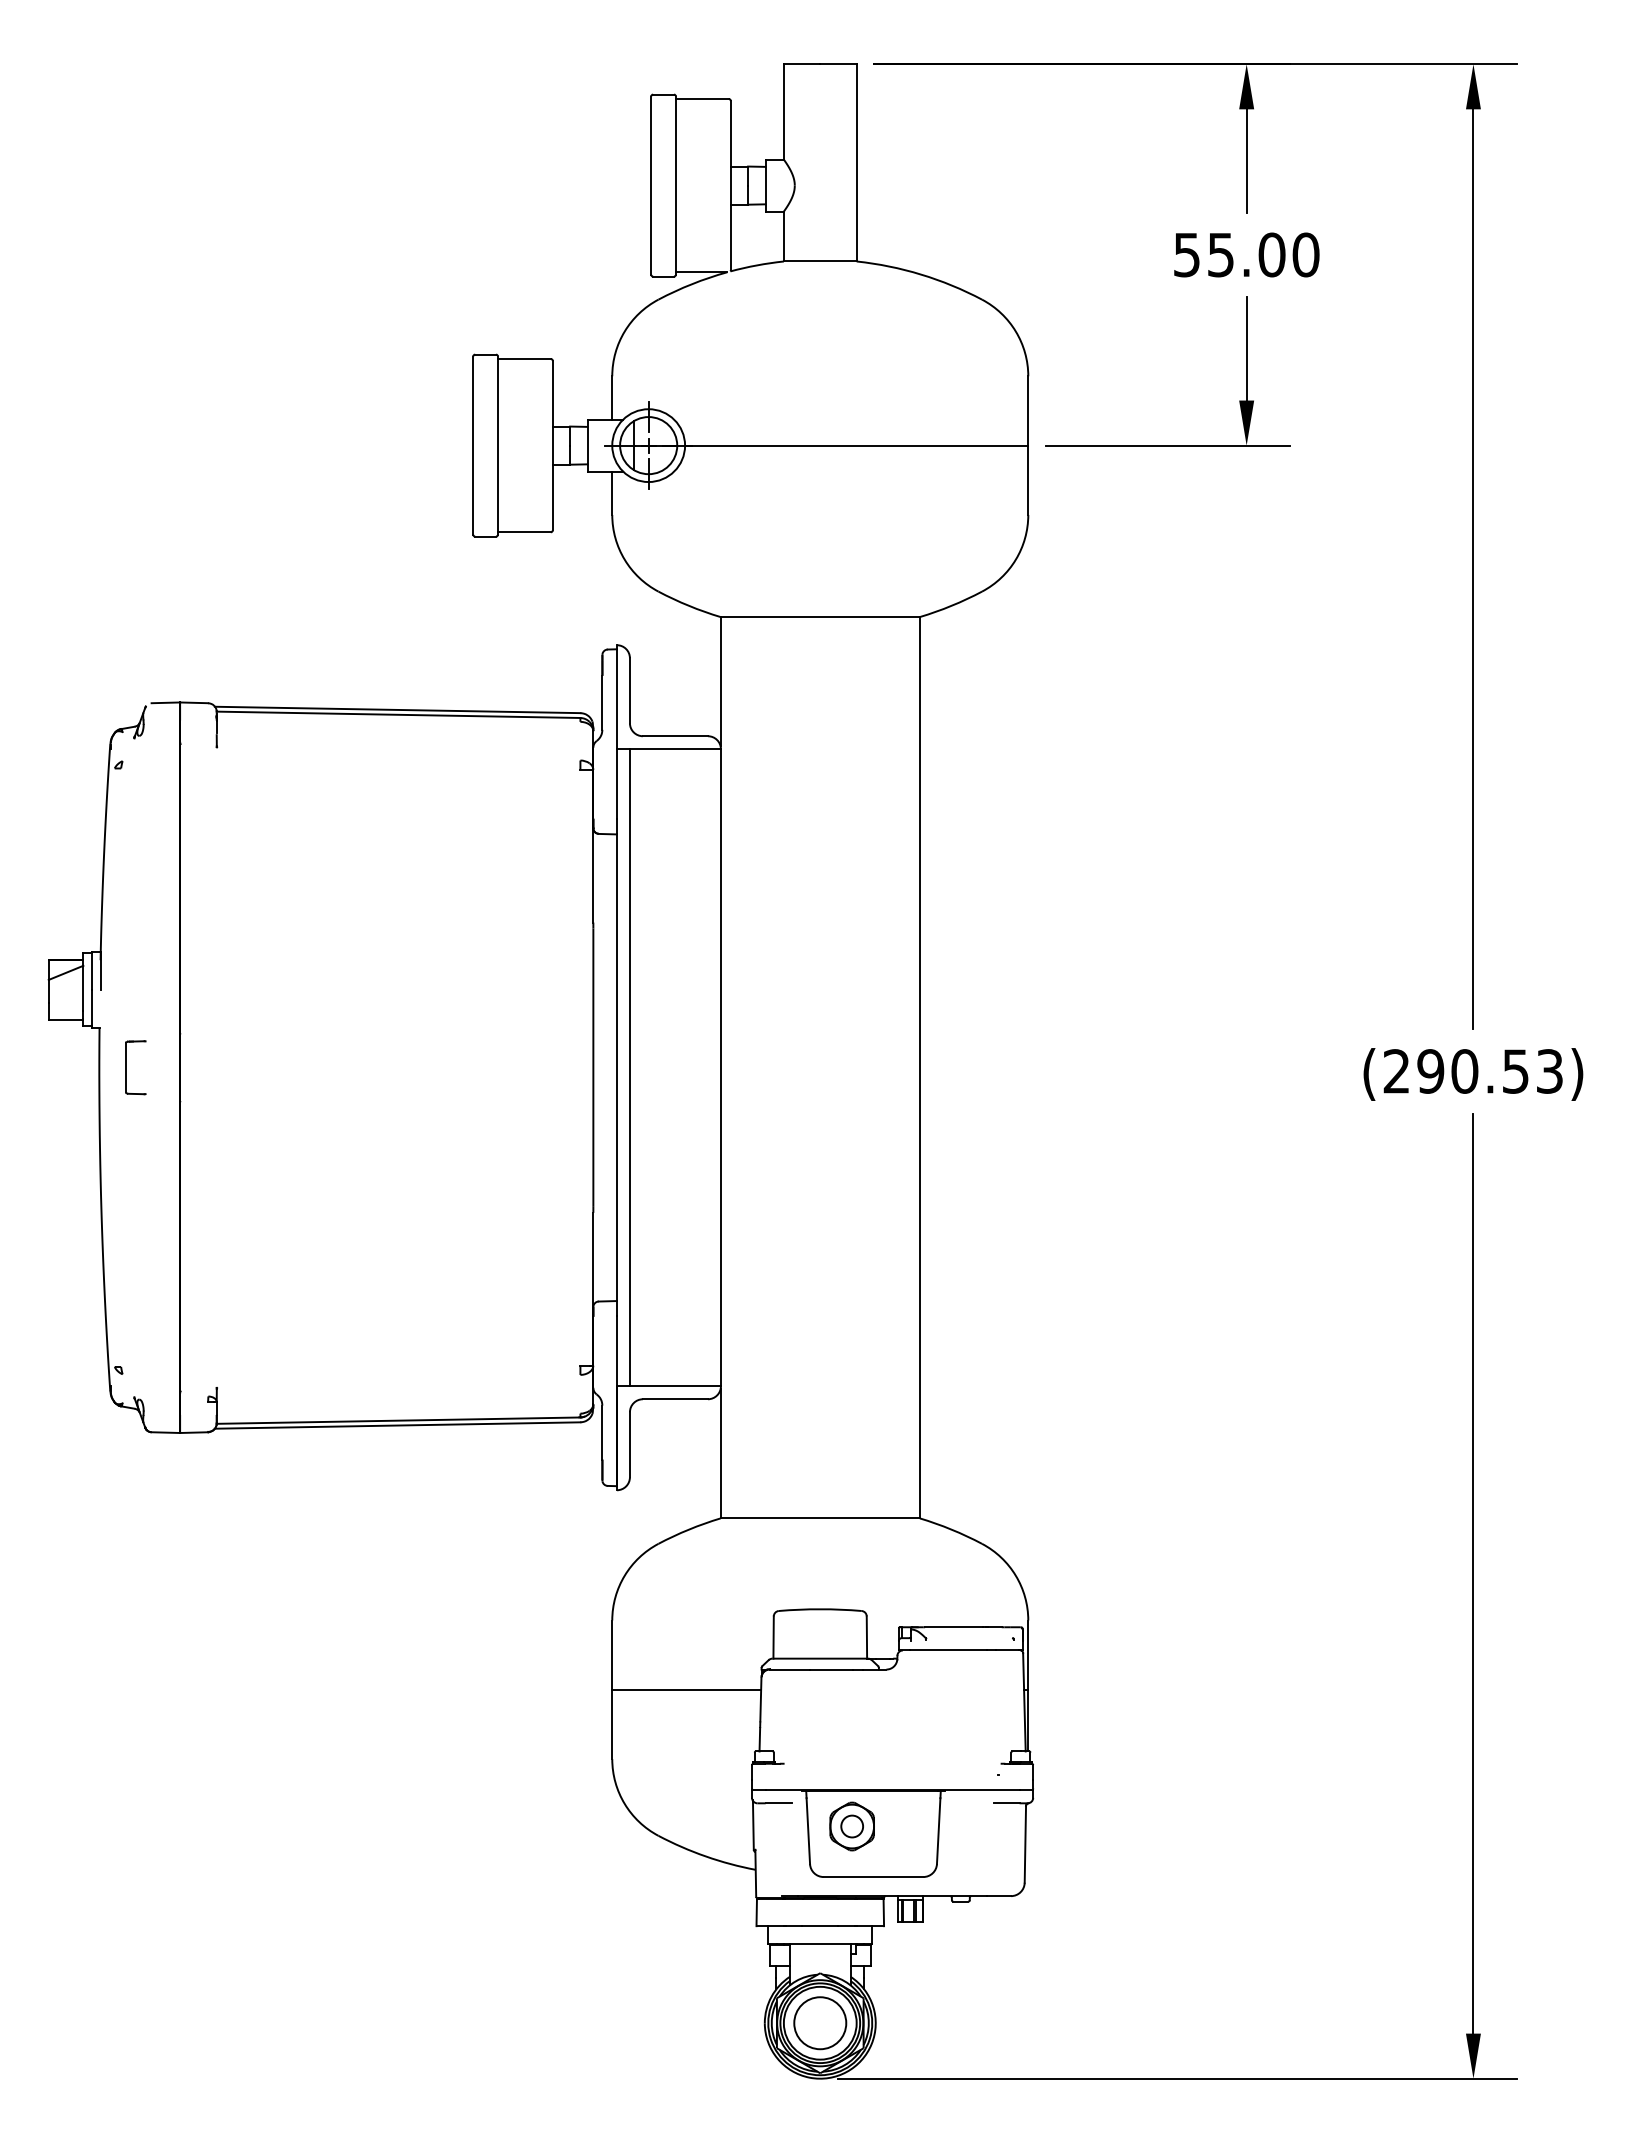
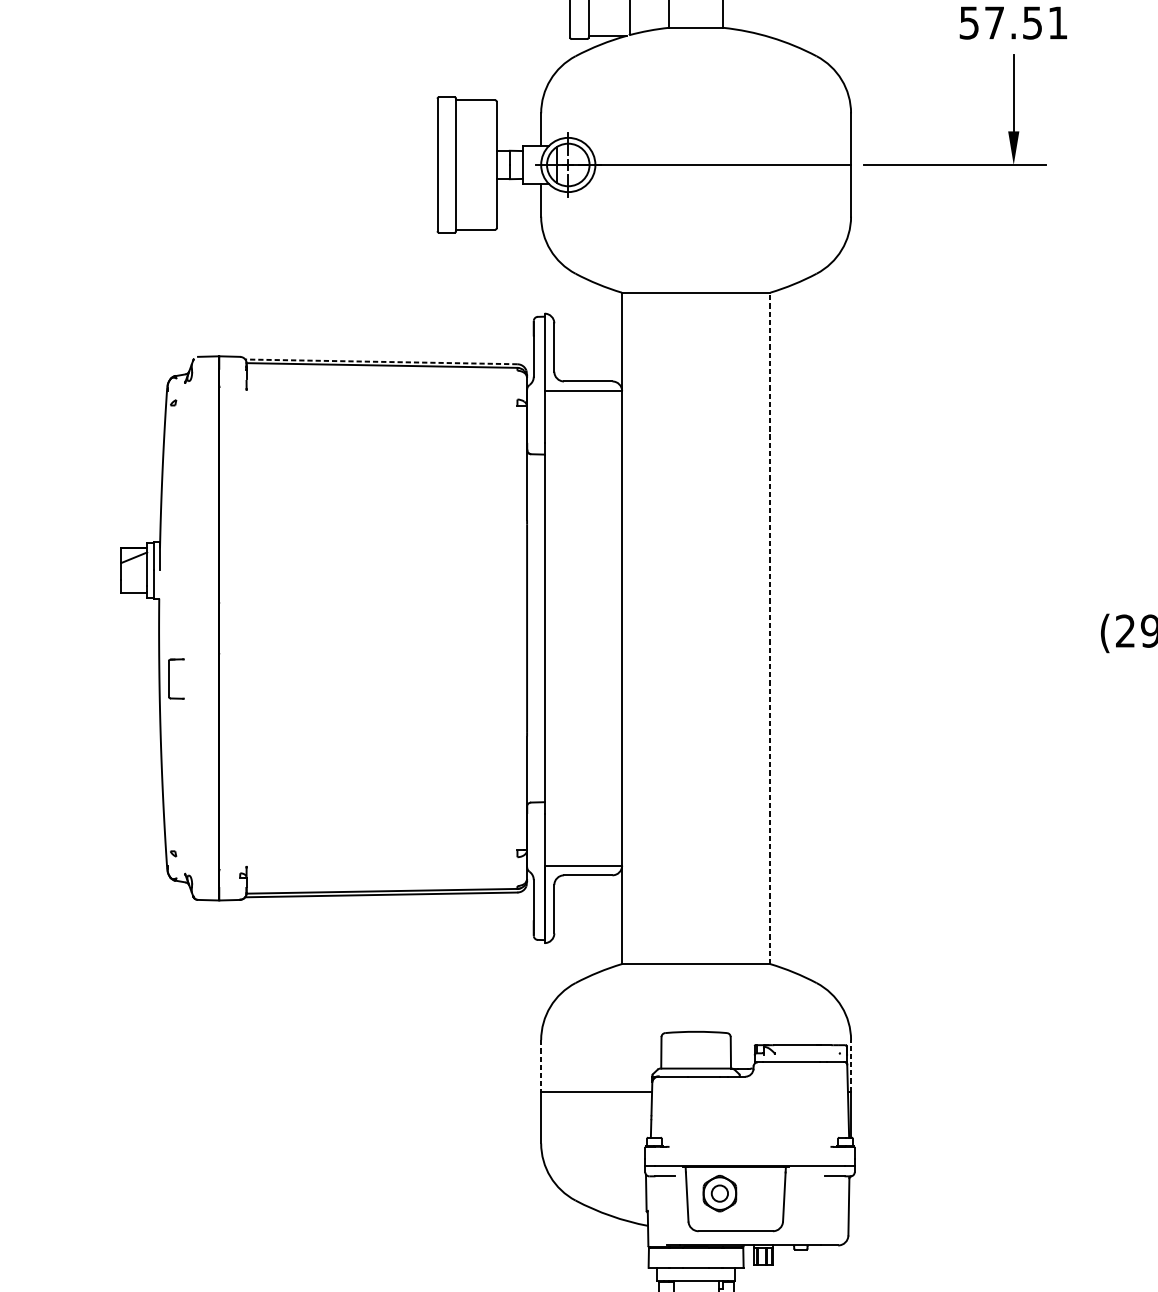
text: (1263, 254) -> (1026, 22), 55.00 -> 57.51
line: (397, 709) -> (381, 361), solid -> dashed
part: (126, 1067) -> (169, 678), moved
line: (629, 1067) -> (554, 628), removed
line: (919, 1067) -> (770, 628), solid -> dashed
line: (612, 1655) -> (541, 1066), solid -> dashed
line: (1028, 1655) -> (851, 1066), solid -> dashed

